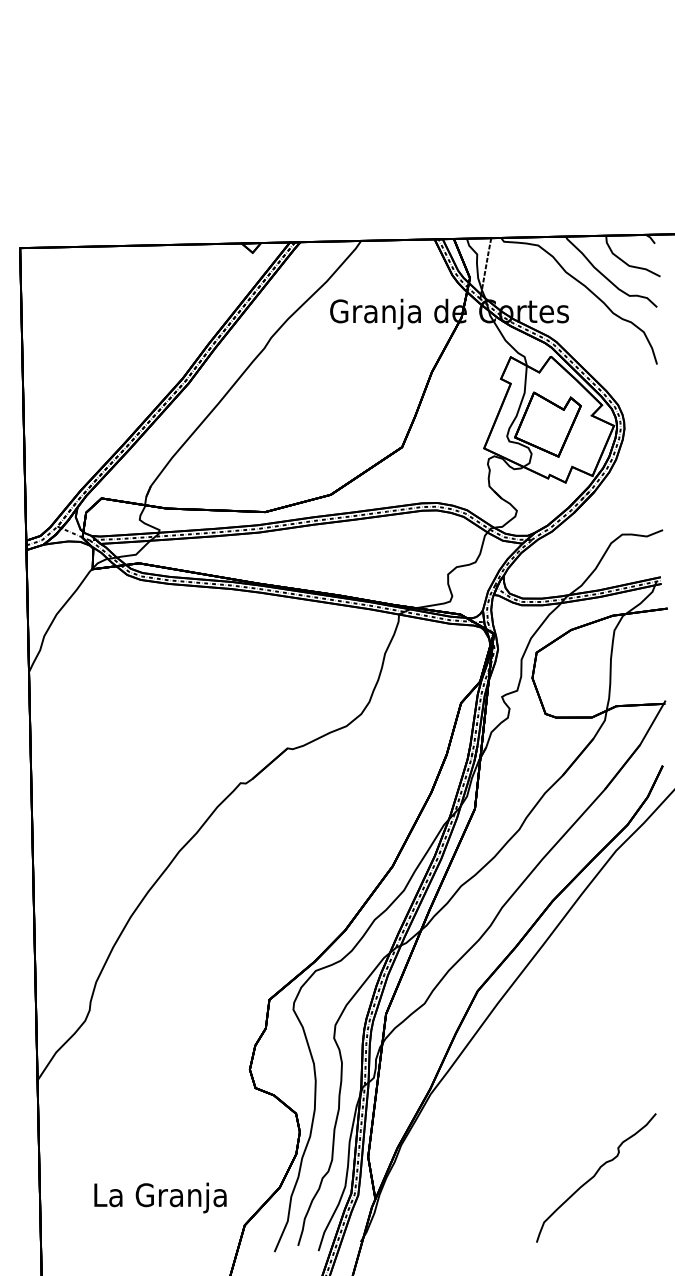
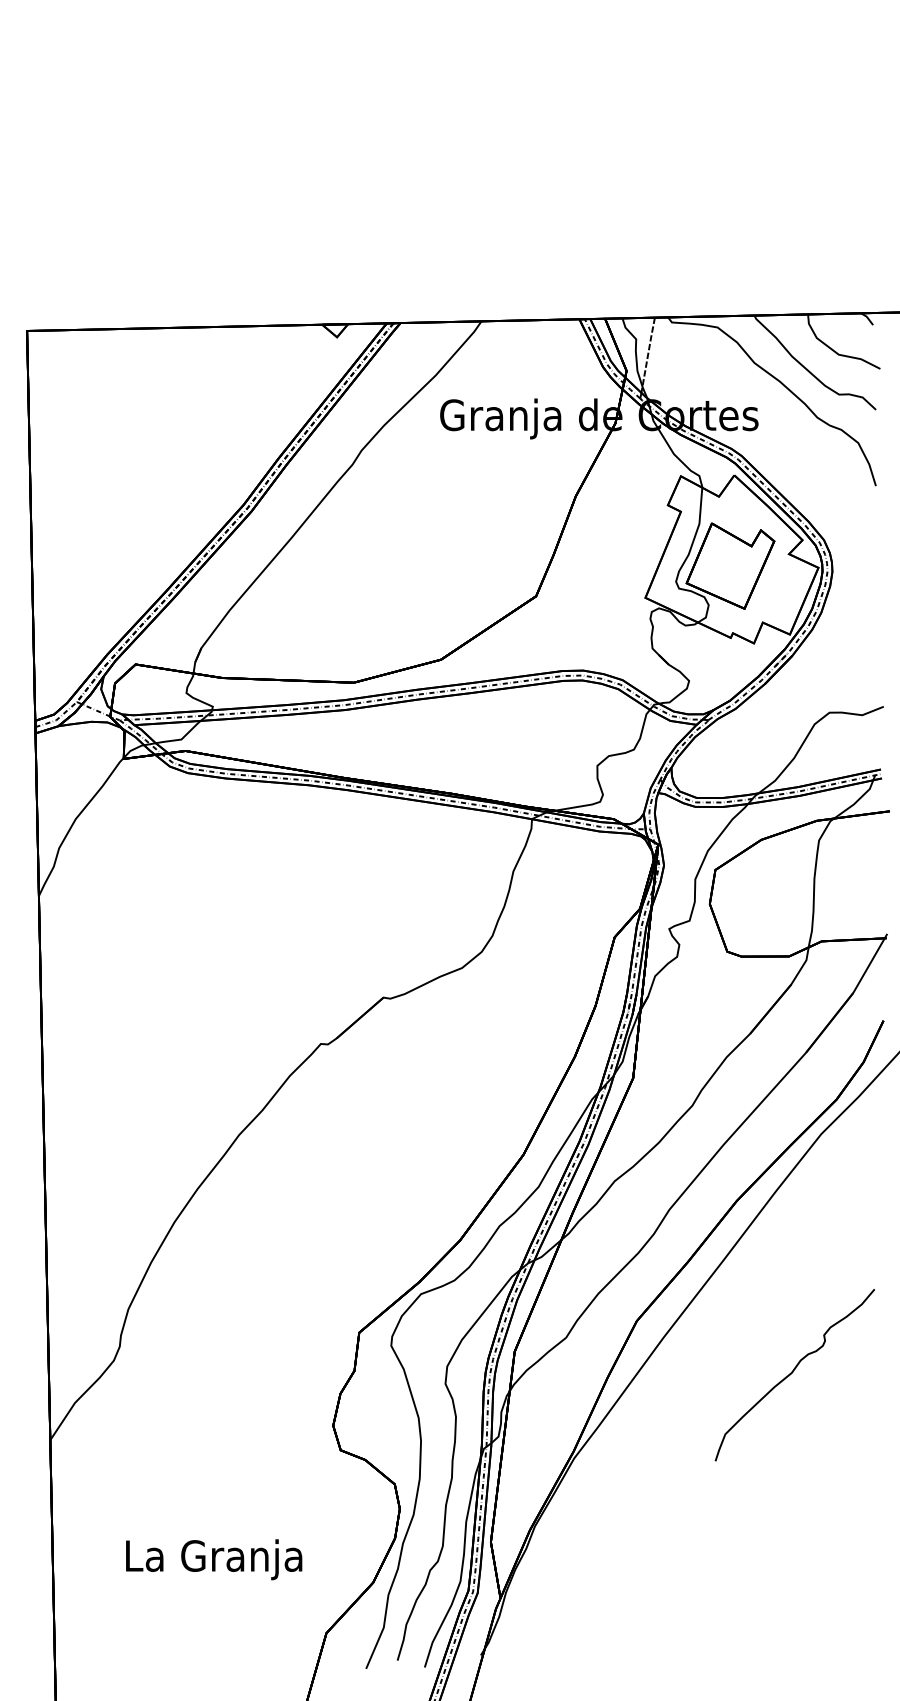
curve: (594, 1176) -> (792, 1373), moved
text: (160, 1197) -> (214, 1559), moved

